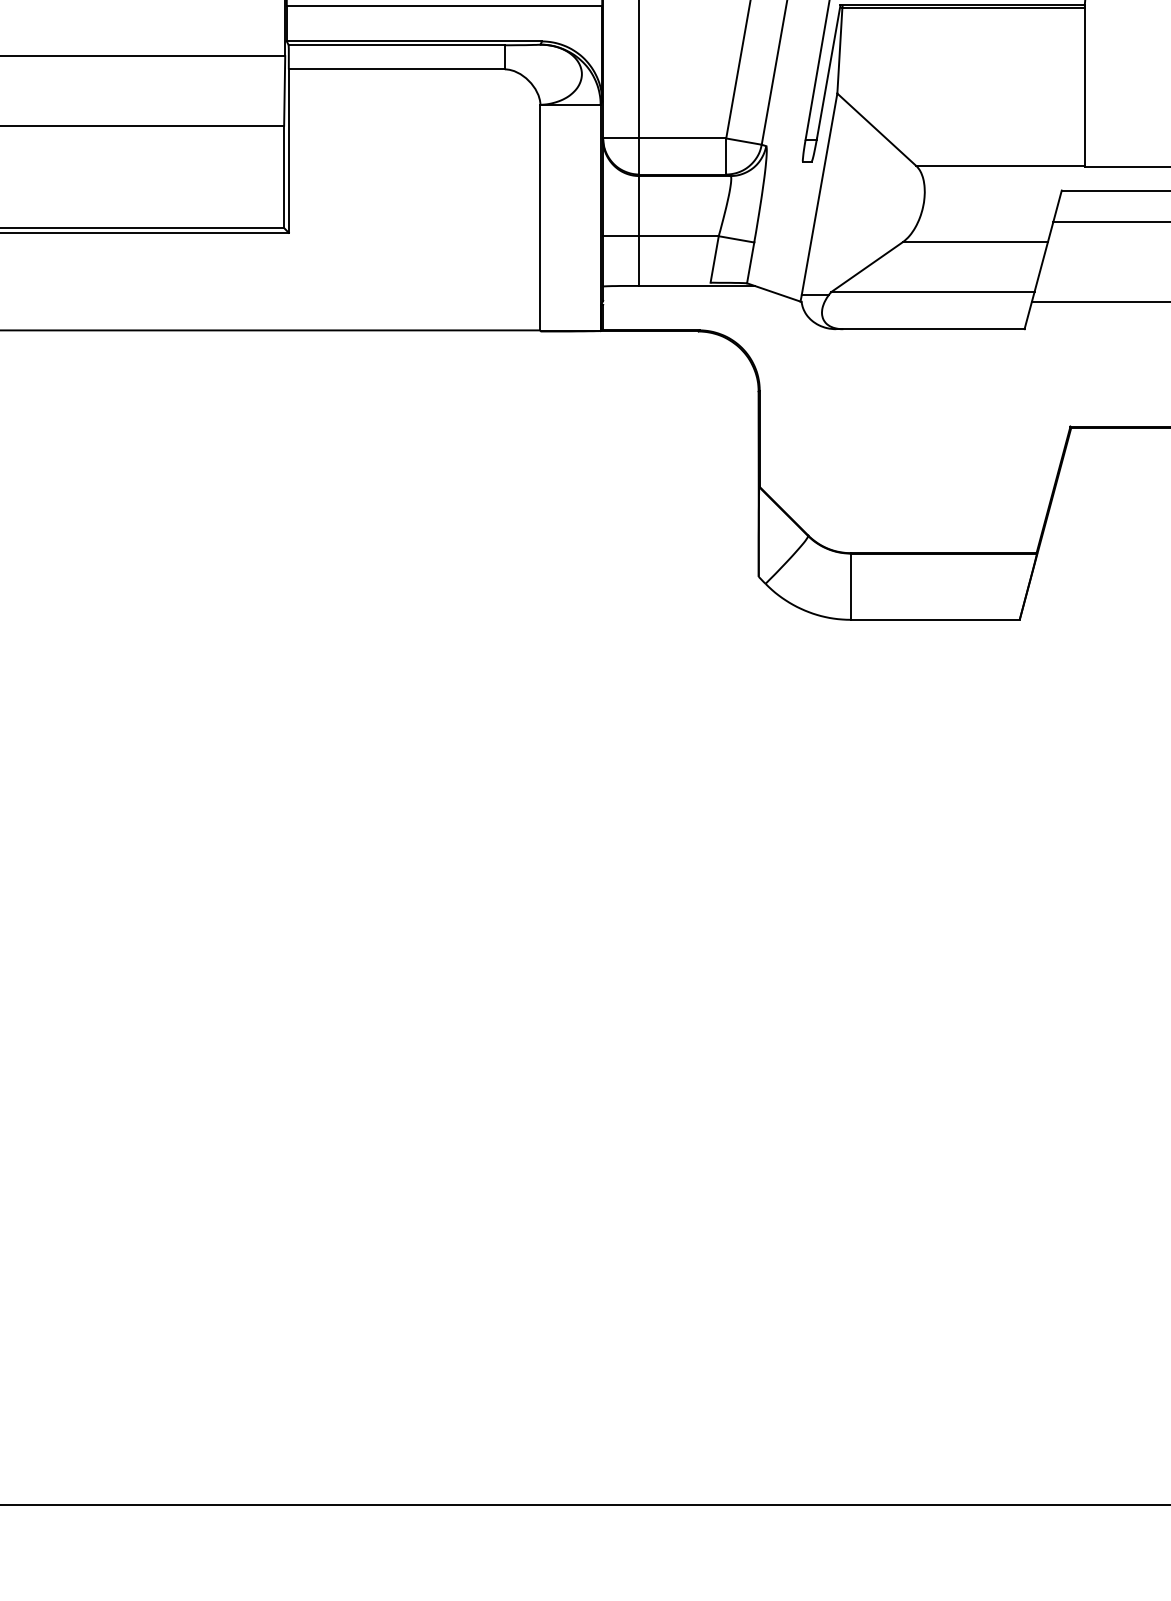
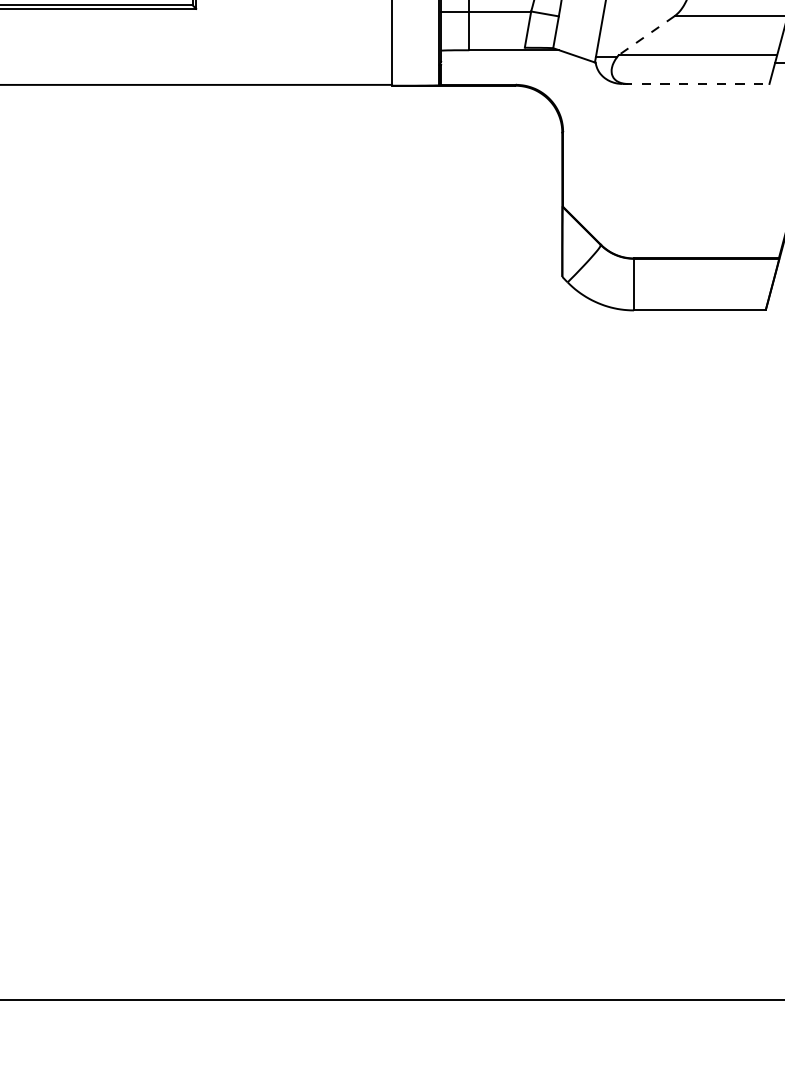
line: (866, 267) -> (646, 35), solid -> dashed
line: (930, 329) -> (696, 84), solid -> dashed

